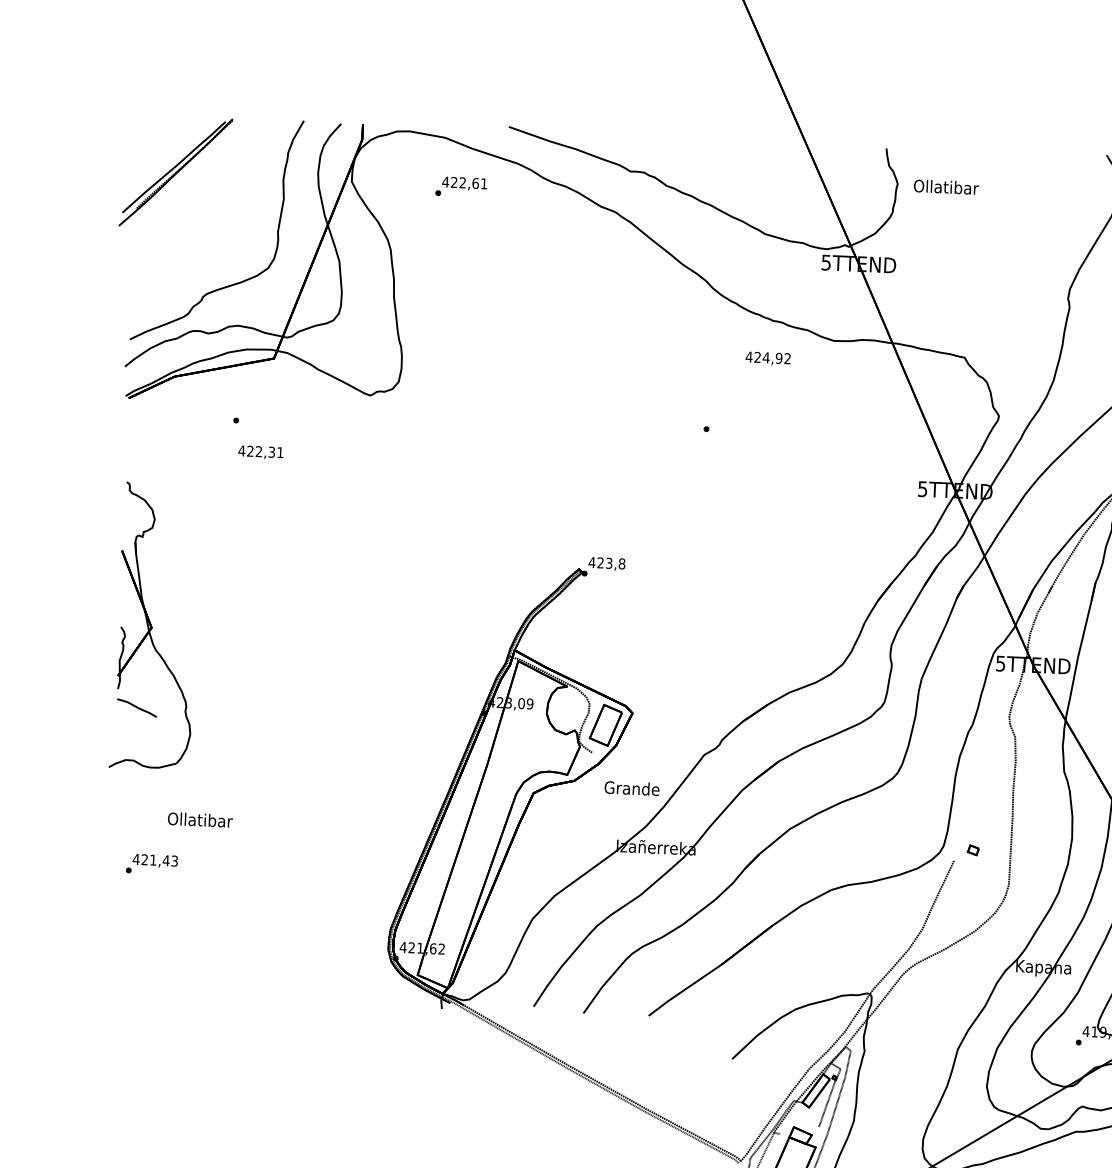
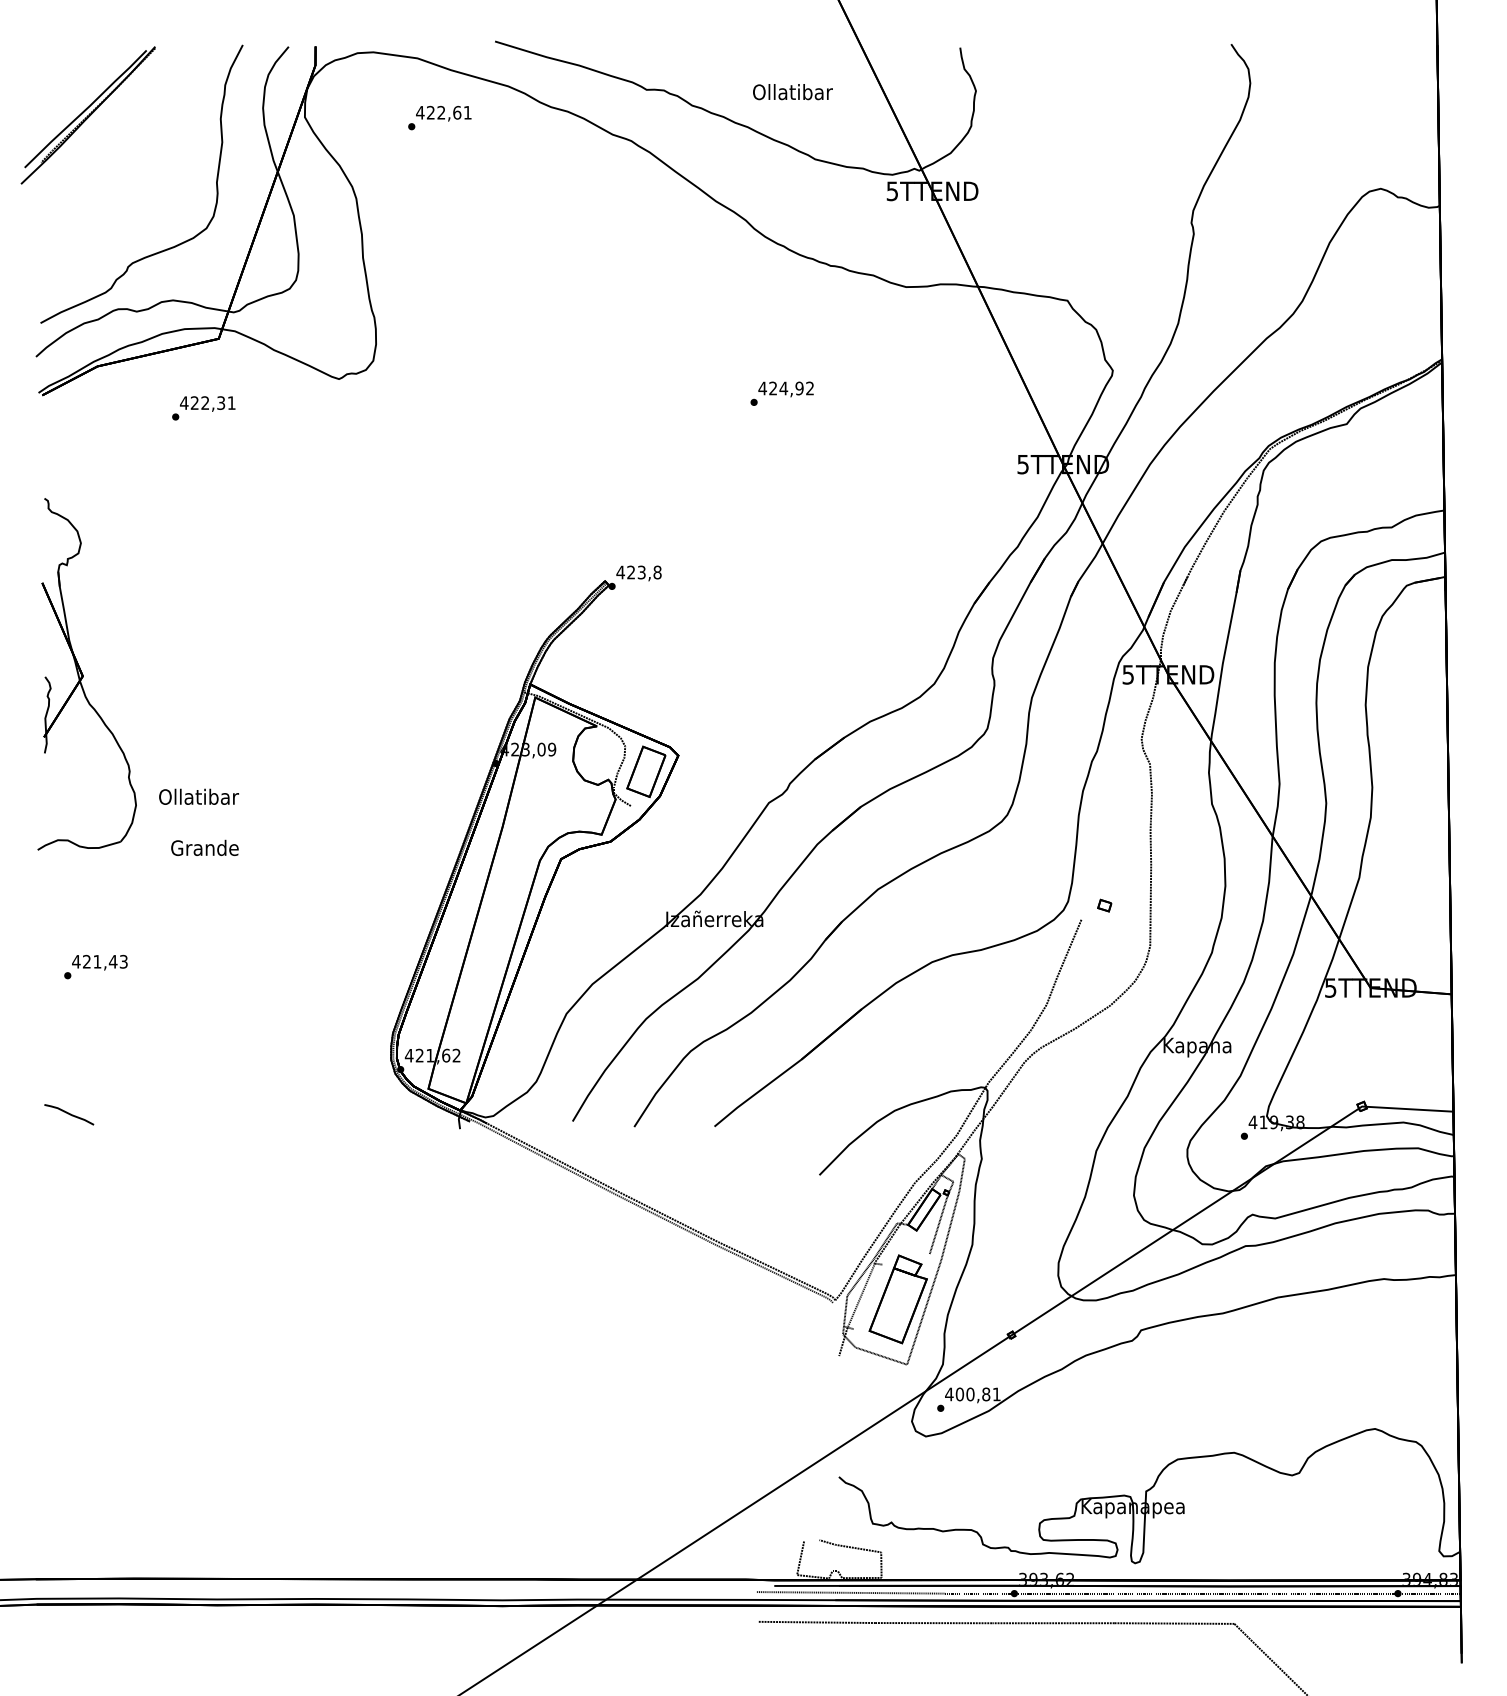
text: (946, 187) -> (792, 92), moved
text: (767, 358) -> (785, 389), moved
text: (260, 452) -> (207, 403), moved
curve: (137, 707) -> (69, 1114), moved
text: (631, 788) -> (204, 847), moved
text: (199, 819) -> (198, 796), moved

